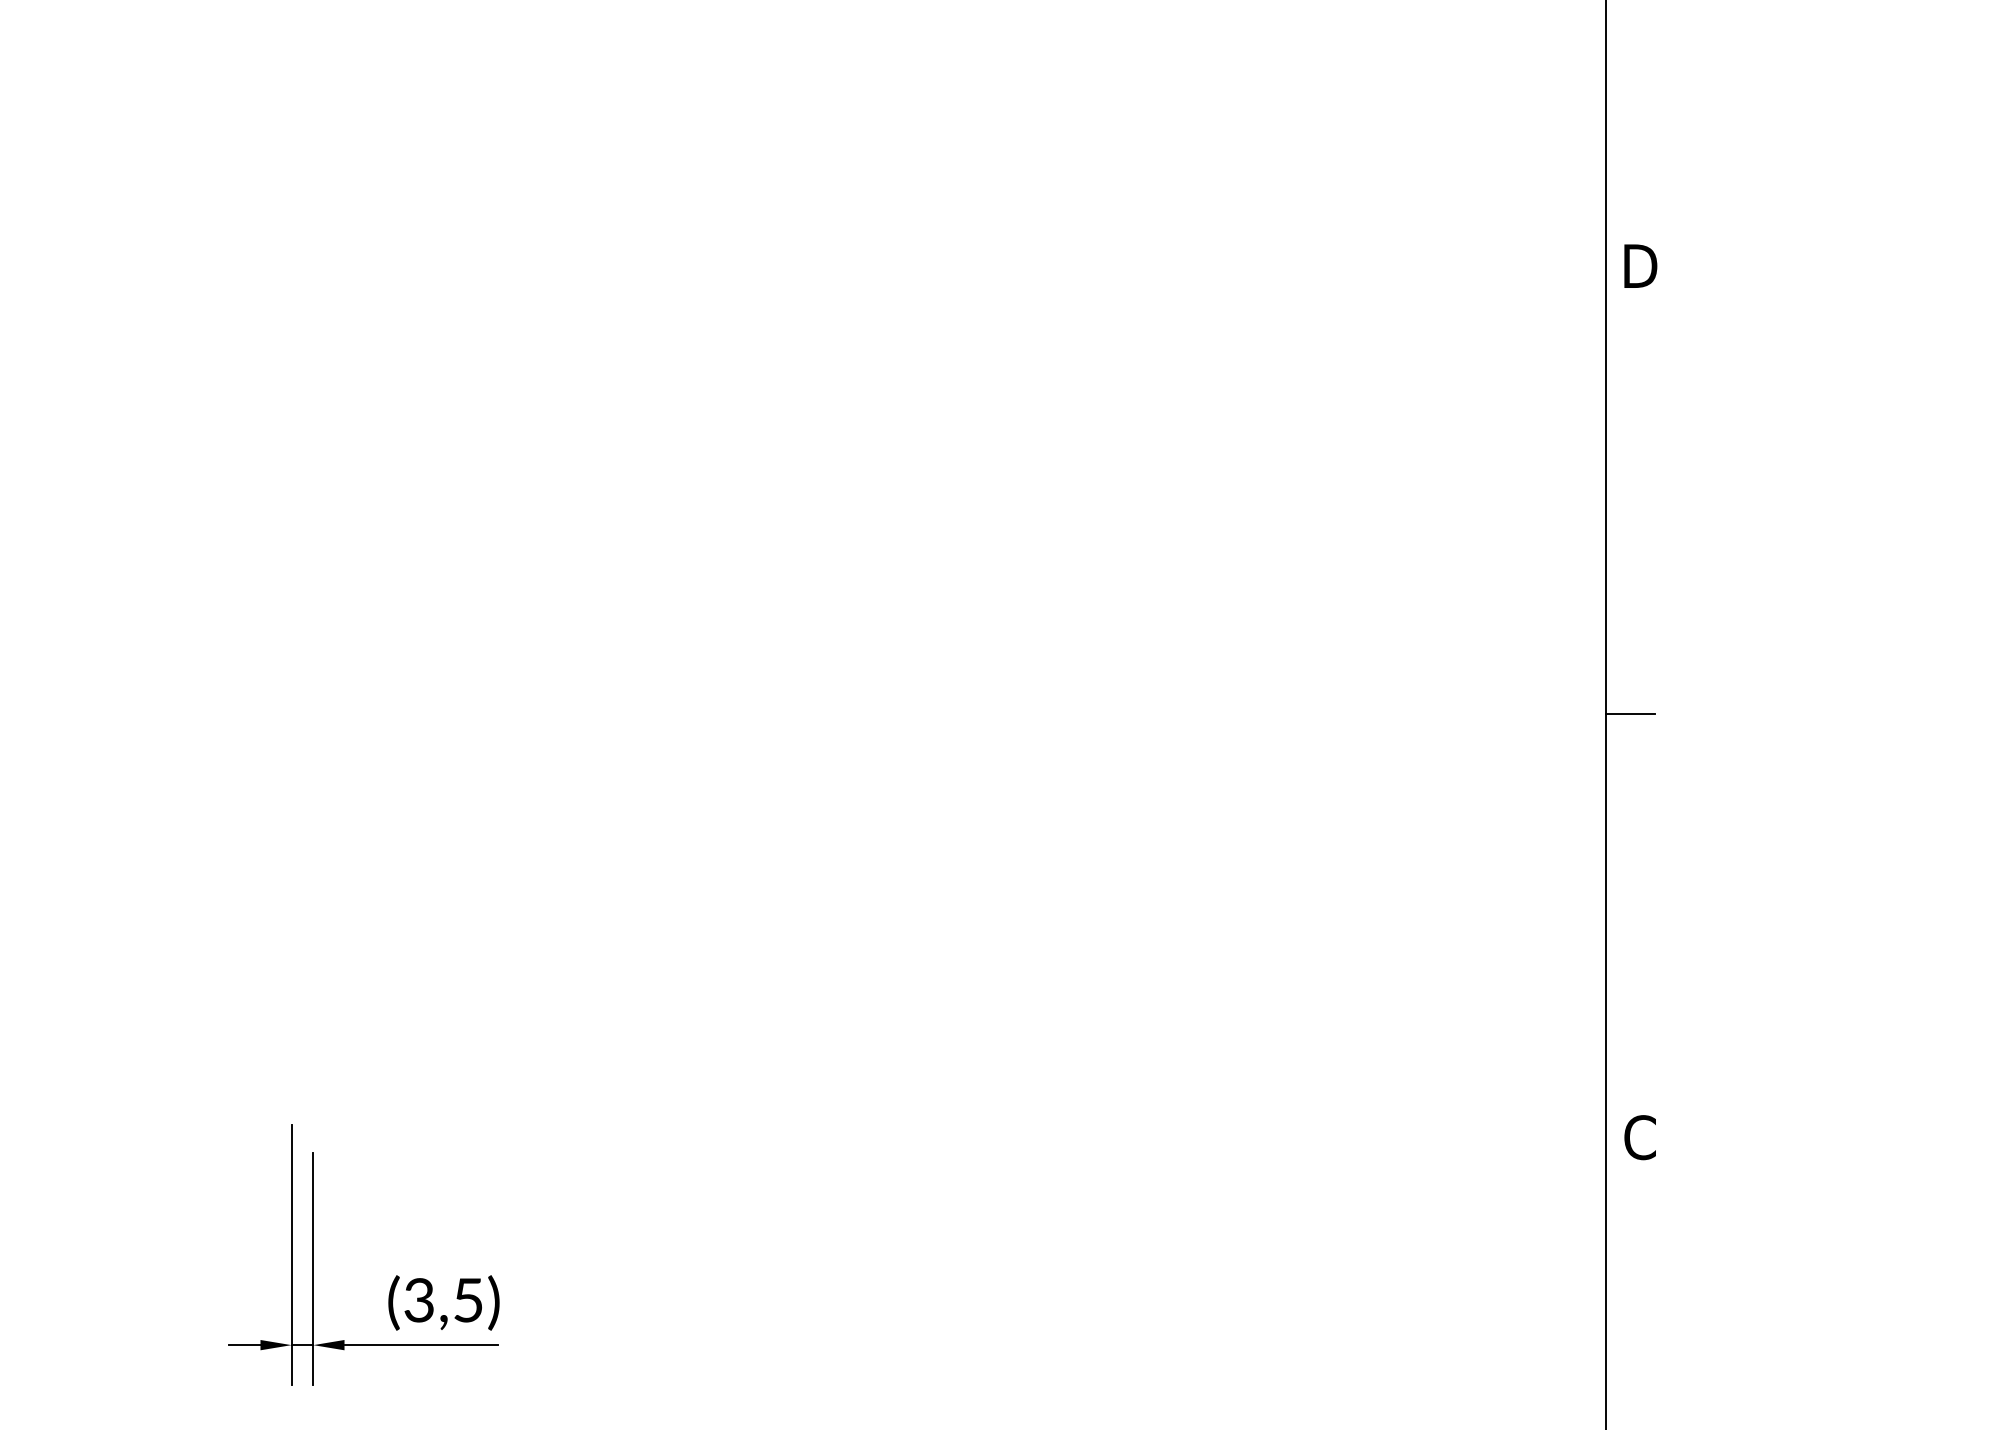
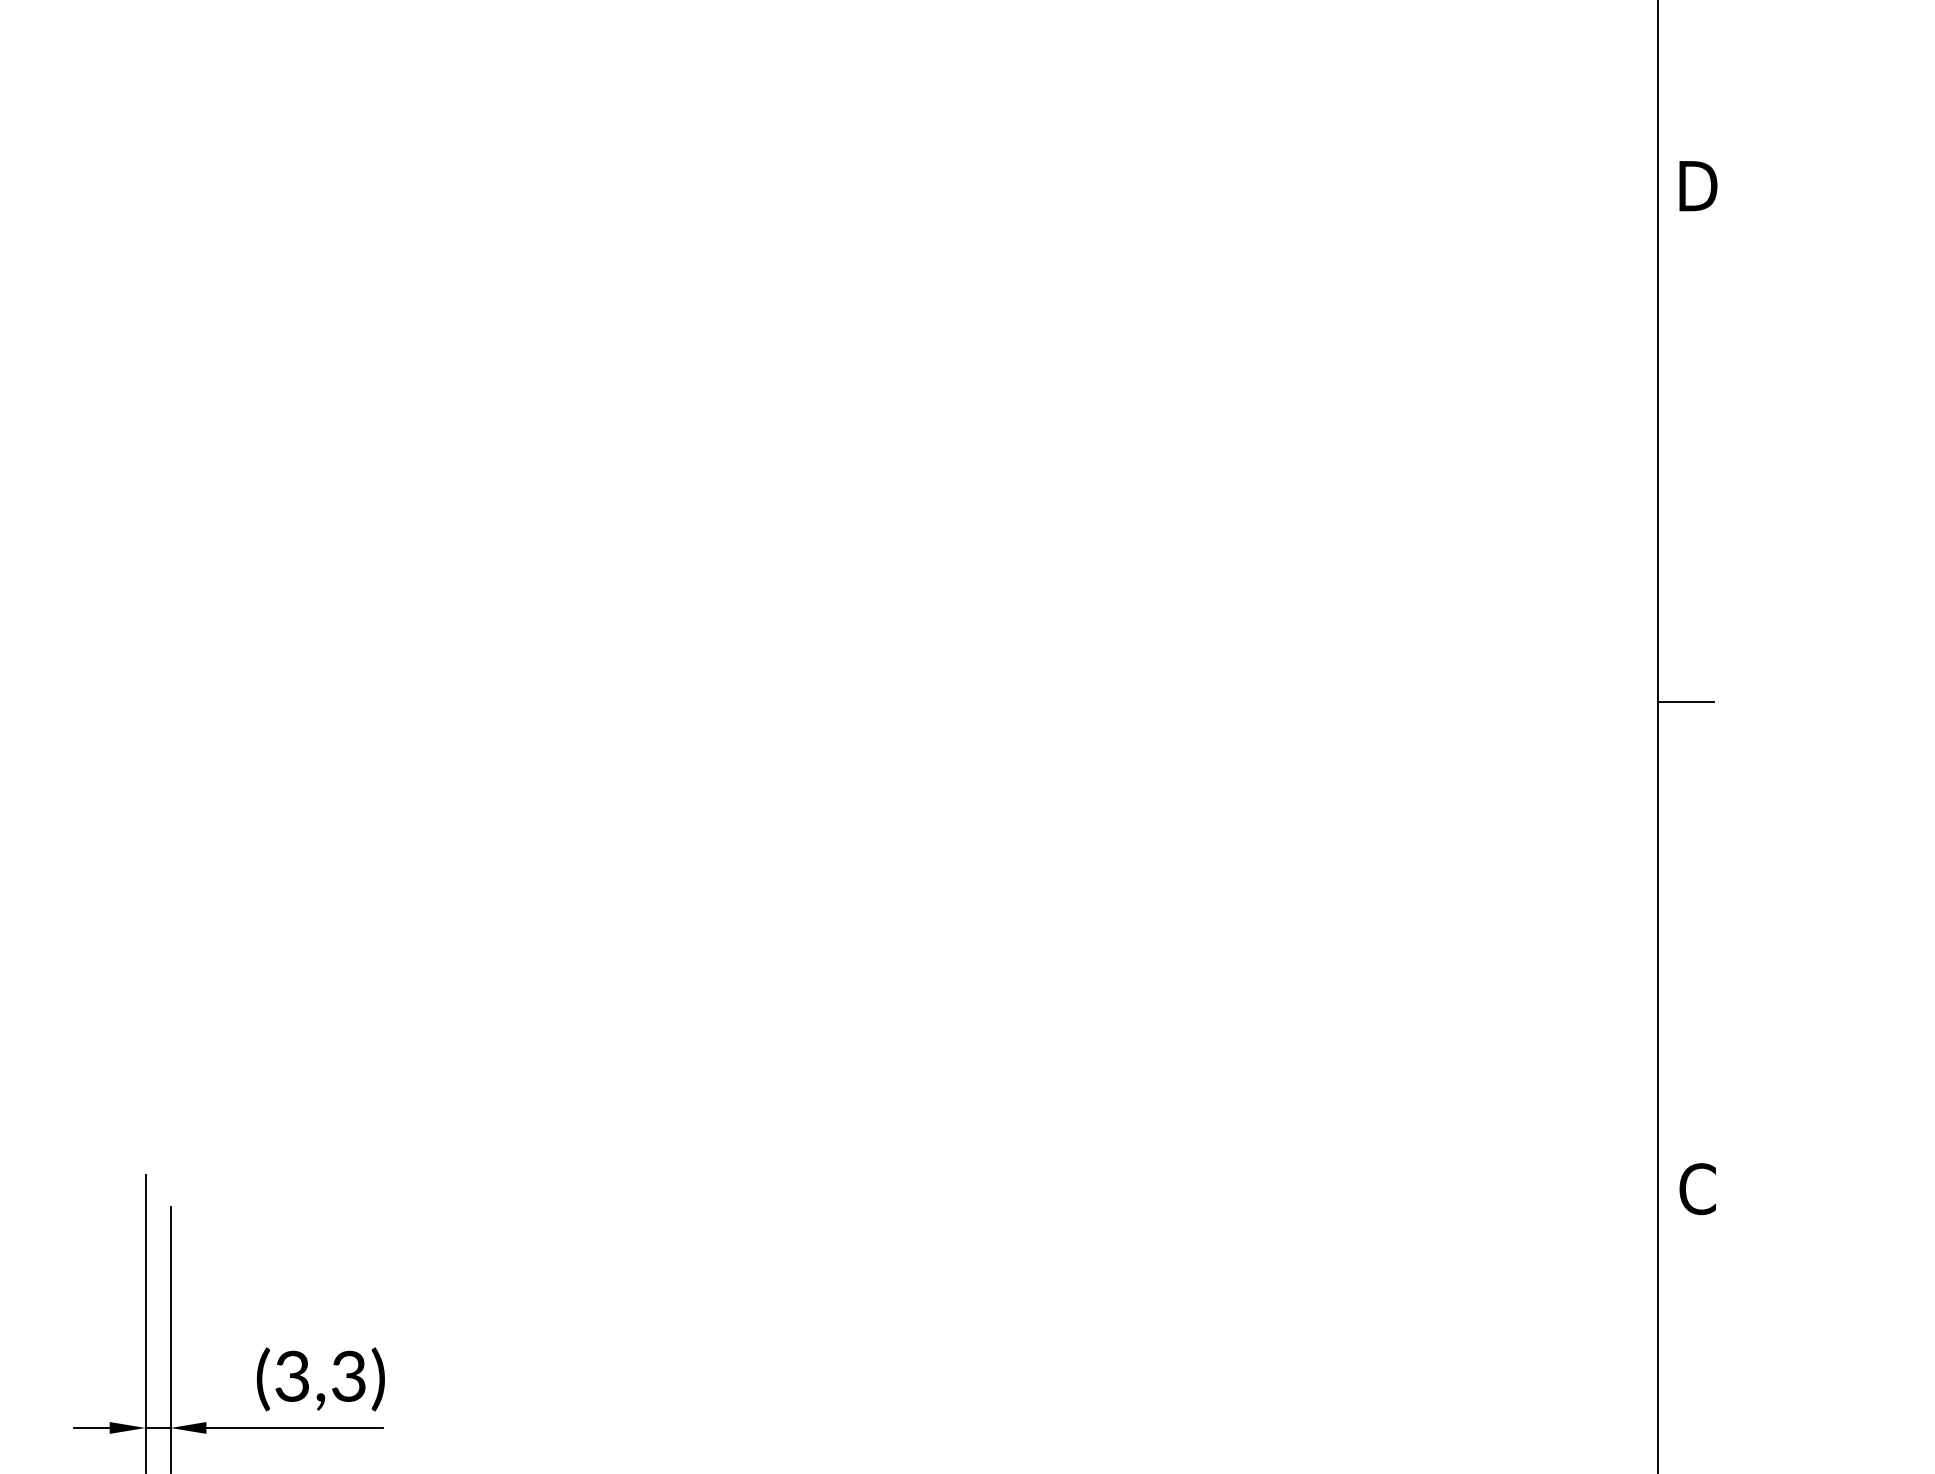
text: (467, 1300) -> (347, 1376), (3,5) -> (3,3)

